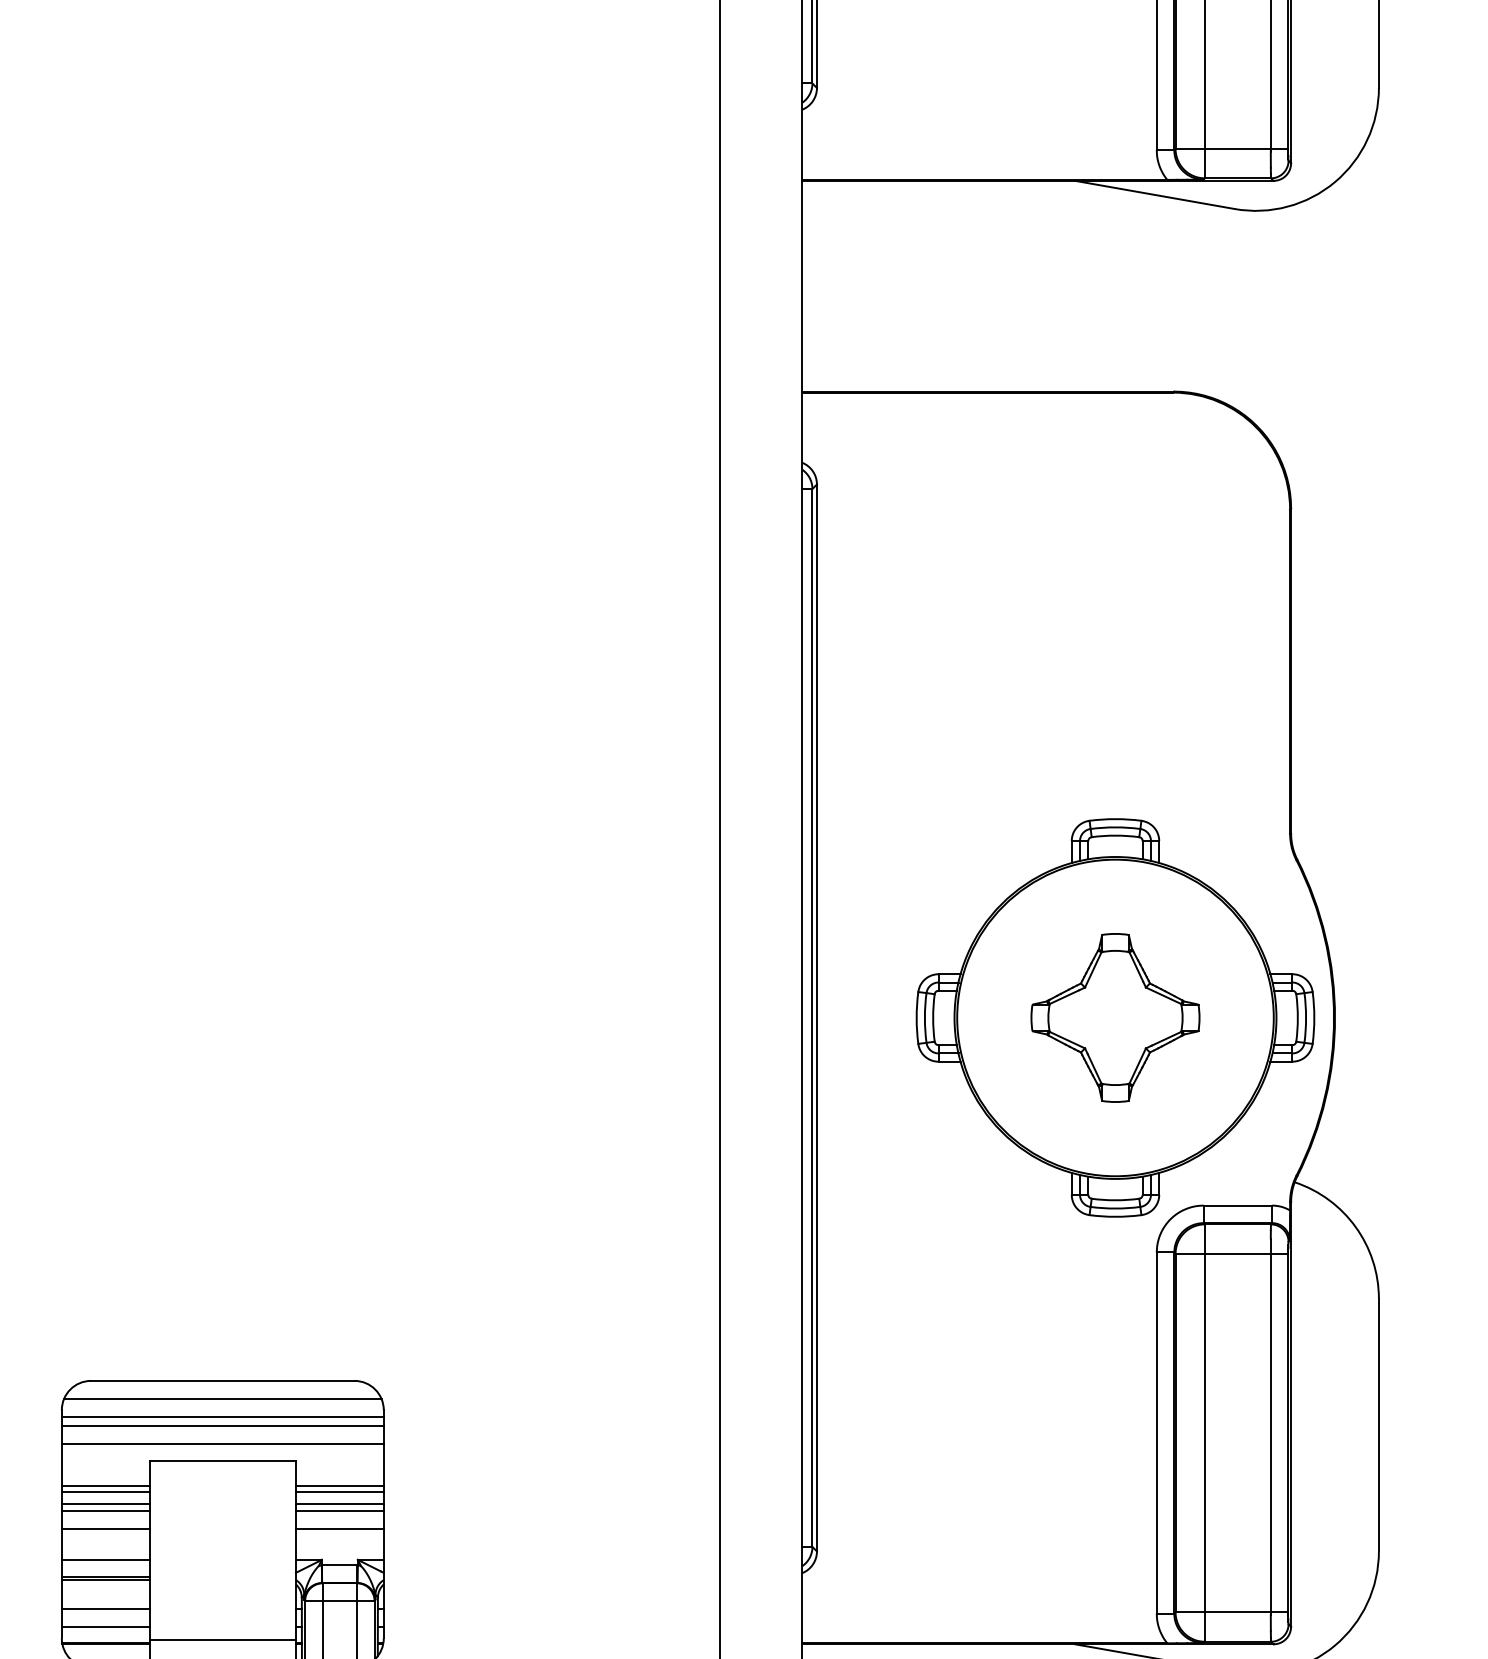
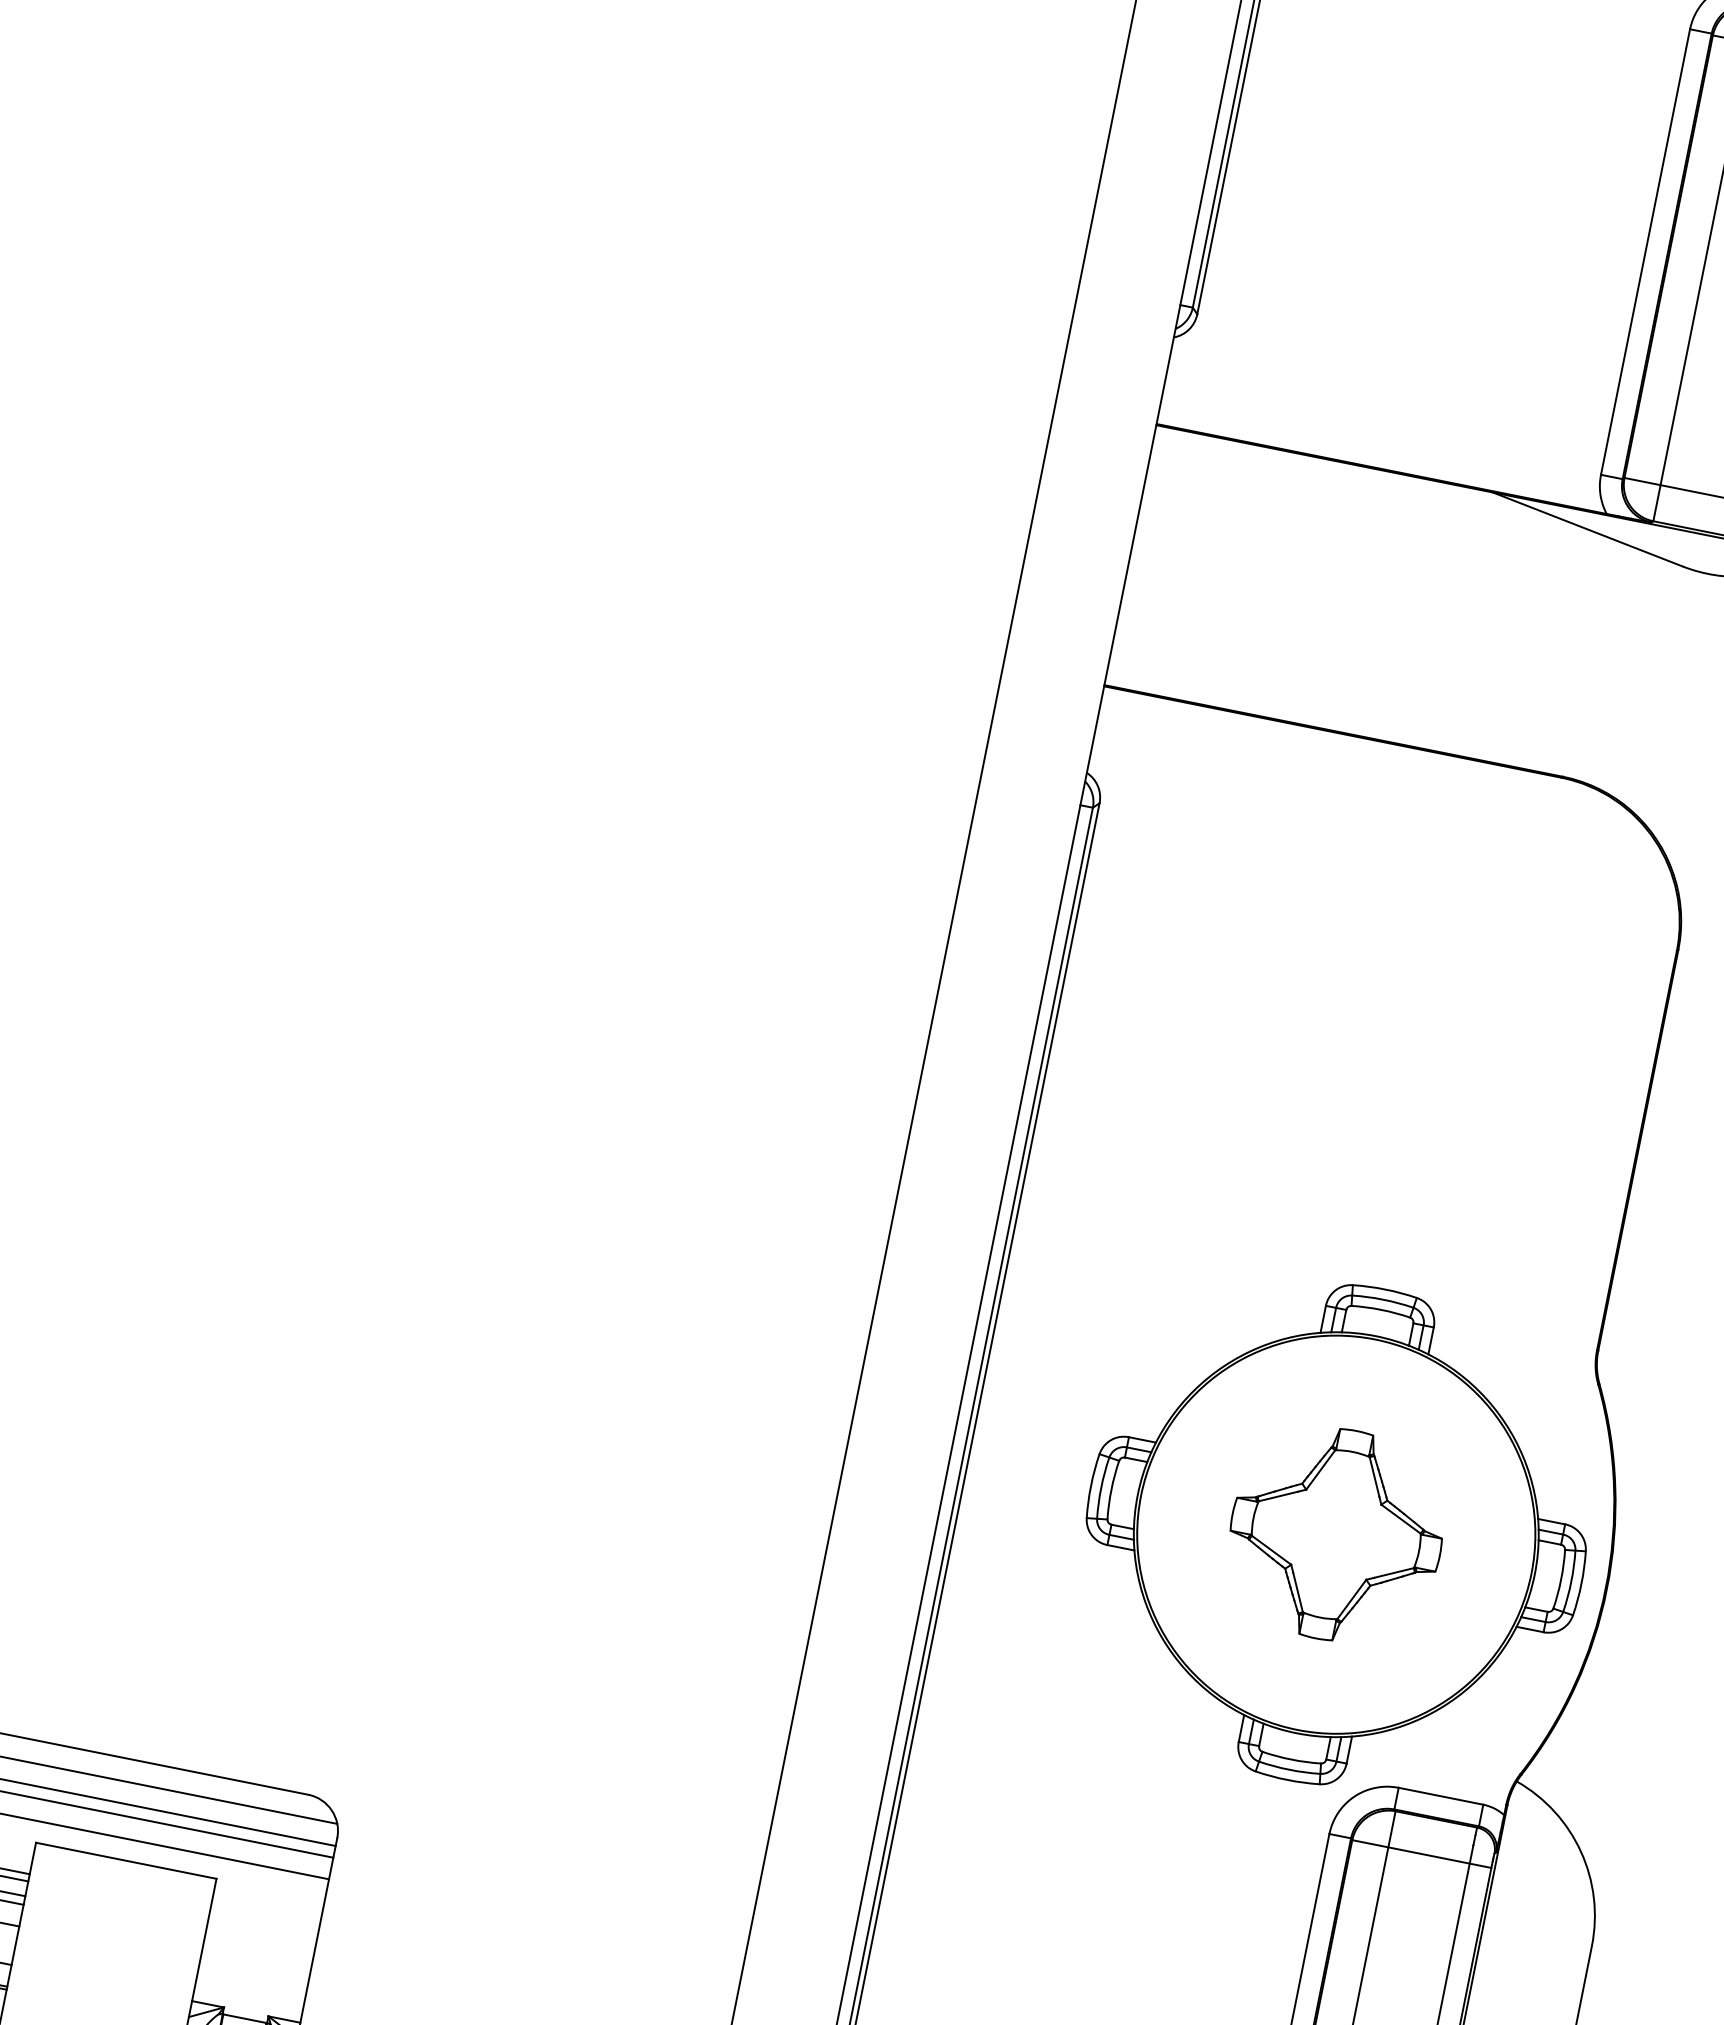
line: (339, 1486) -> (263, 1921), removed
line: (339, 1492) -> (262, 1928), removed
line: (339, 1504) -> (259, 1943), removed
line: (339, 1511) -> (257, 1952), removed
line: (339, 1528) -> (253, 1973), removed

